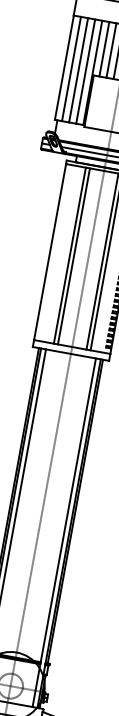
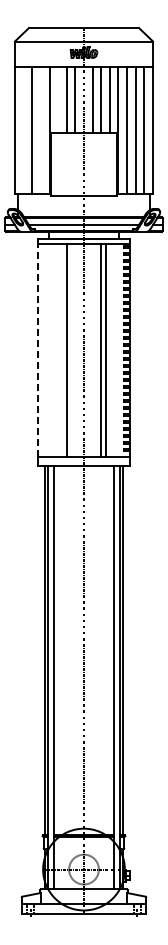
line: (104, 49) -> (58, 100), removed
line: (71, 68) -> (23, 130), removed
line: (85, 71) -> (40, 130), removed
line: (49, 252) -> (37, 350), solid -> dashed
line: (69, 255) -> (61, 350), removed

